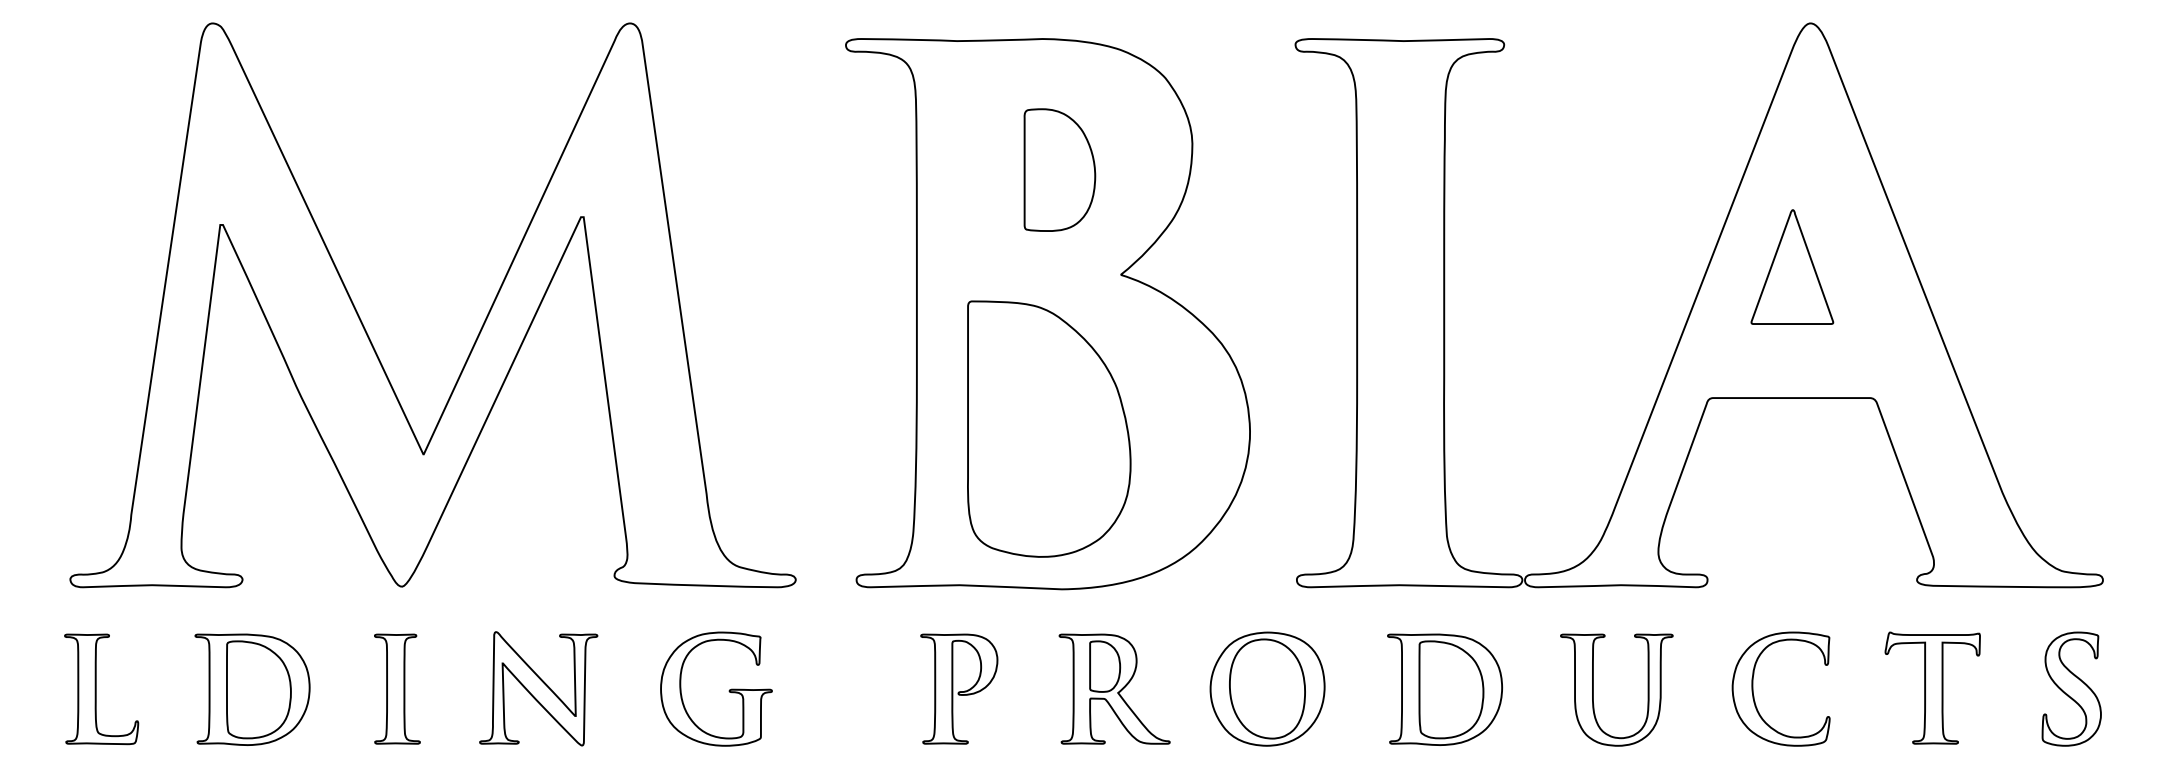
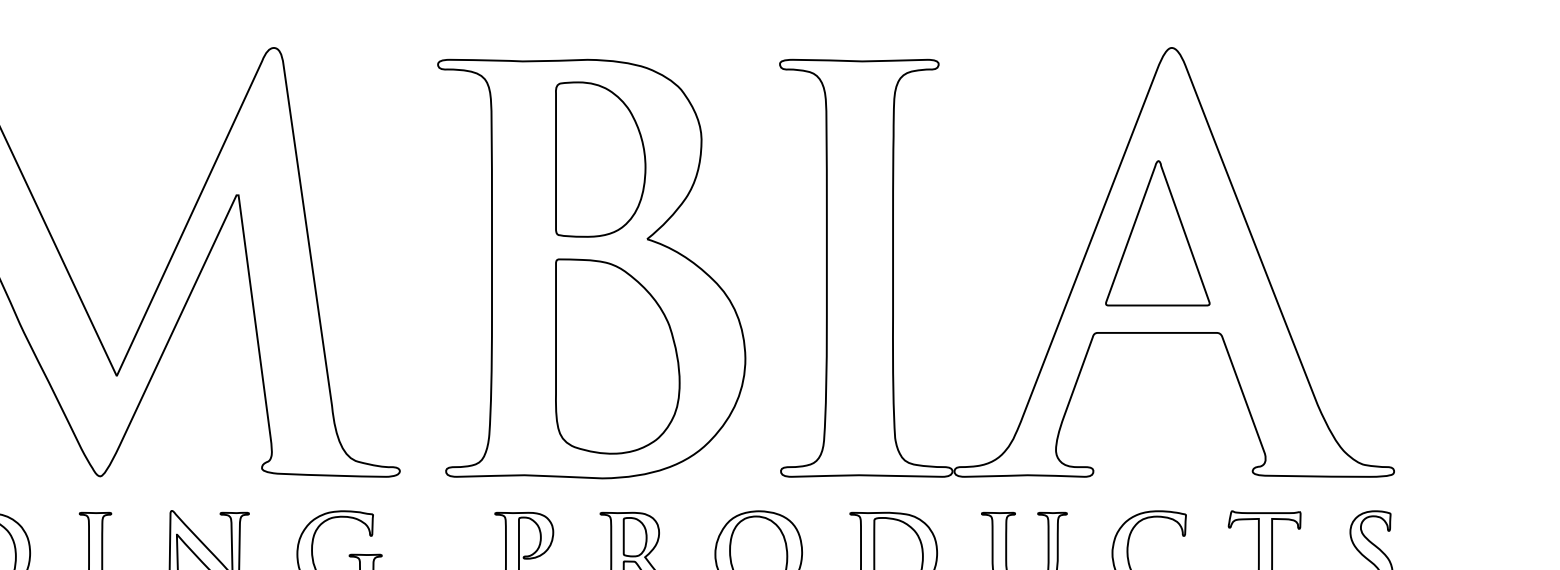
part: (1059, 169) -> (600, 159), size x1.67
part: (1792, 266) -> (1157, 232), size x1.67
part: (1049, 428) -> (617, 356), moved

